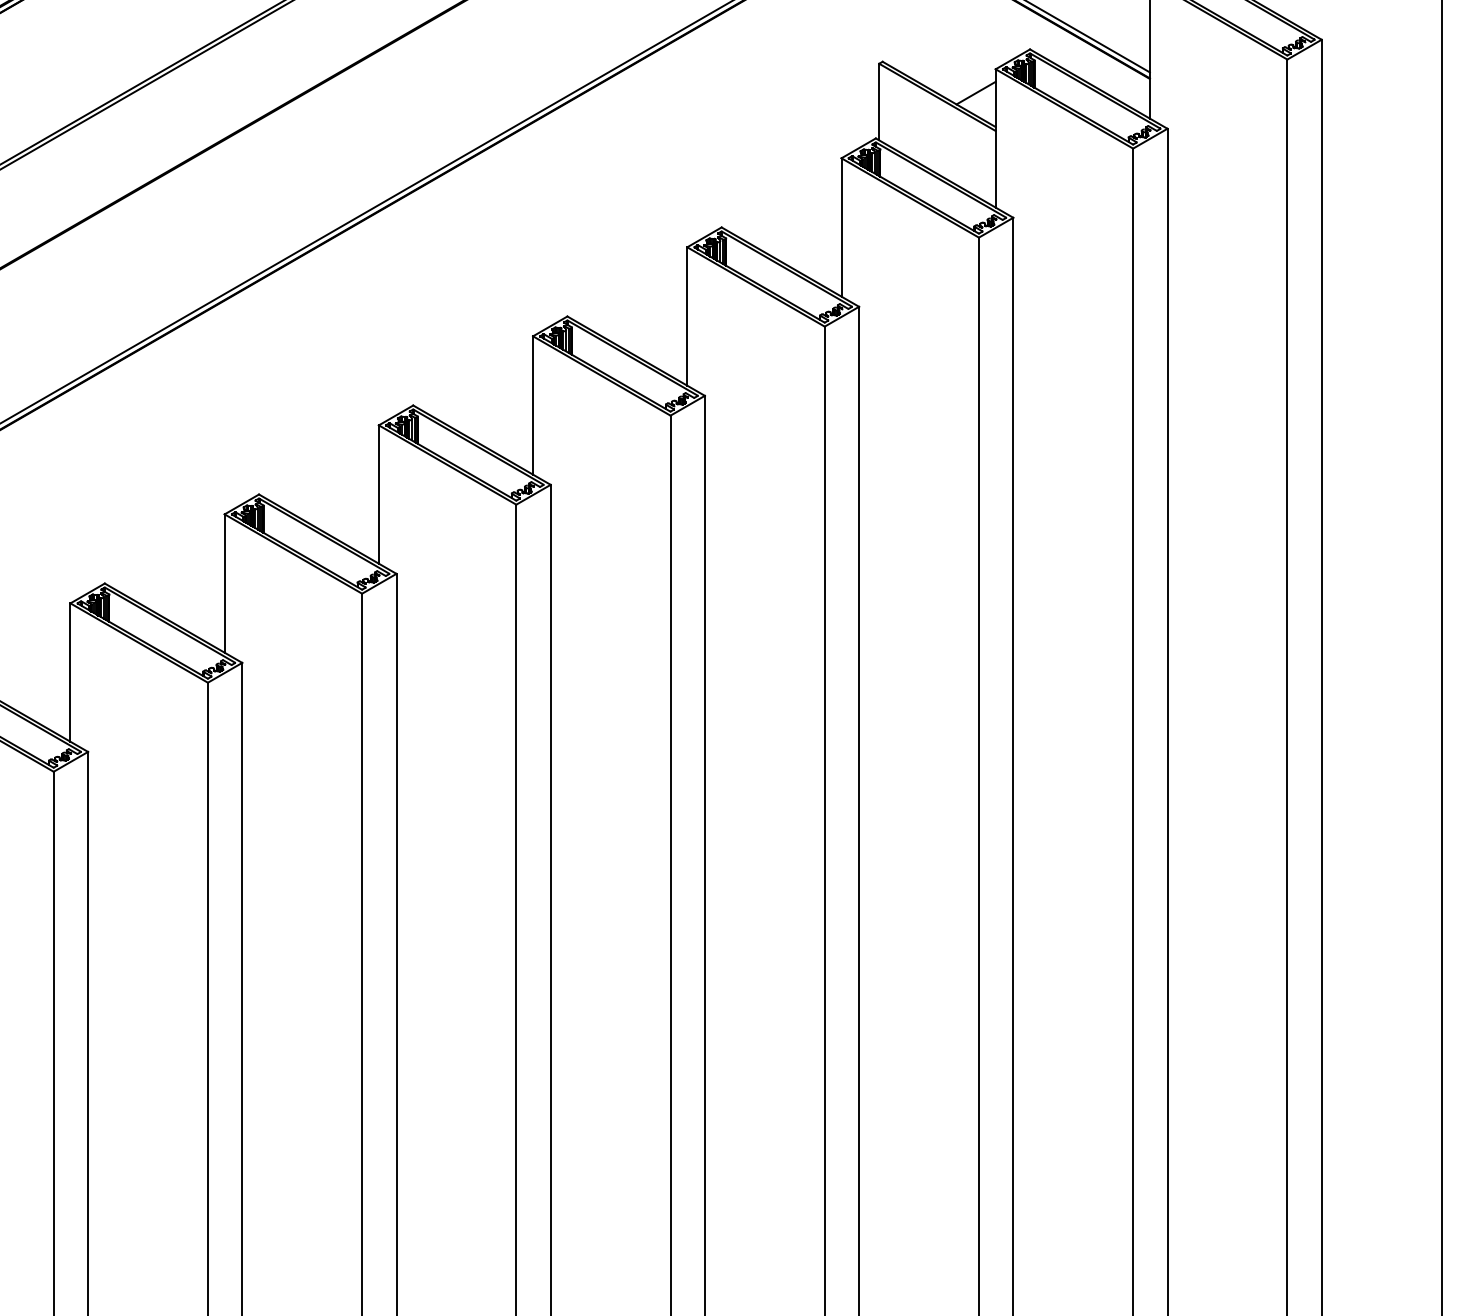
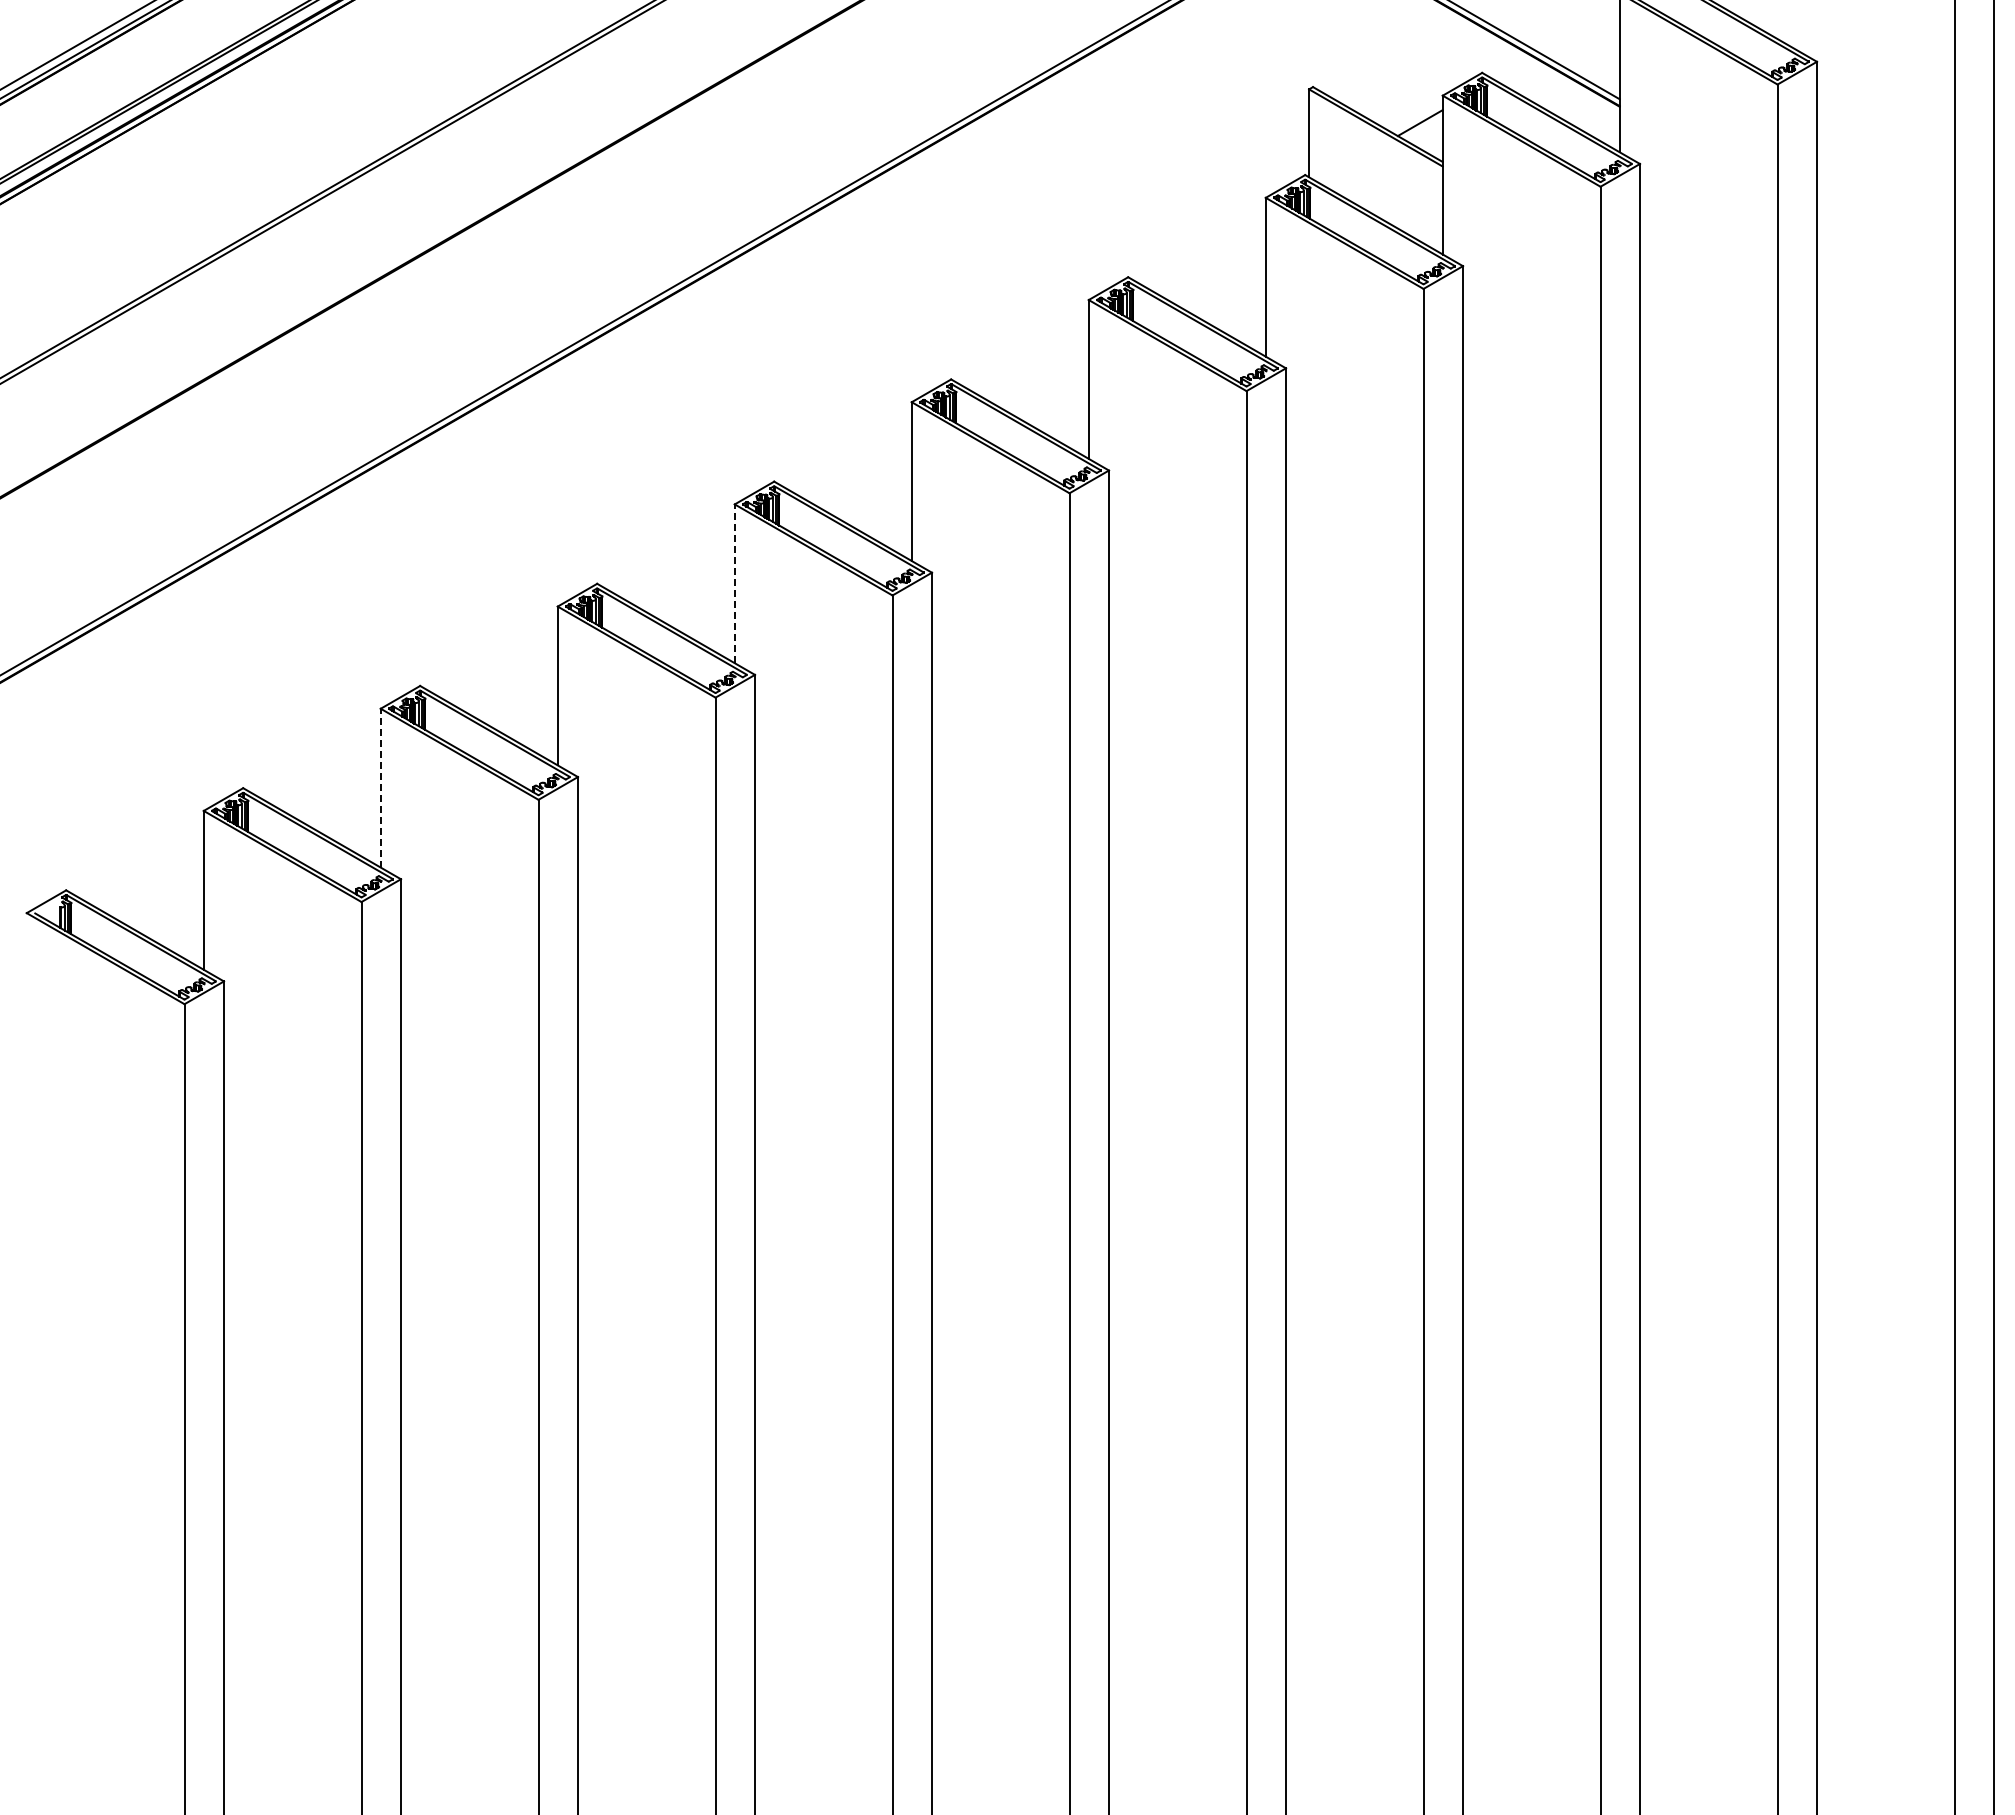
line: (378, 494) -> (734, 583), solid -> dashed
line: (70, 671) -> (380, 787), solid -> dashed

